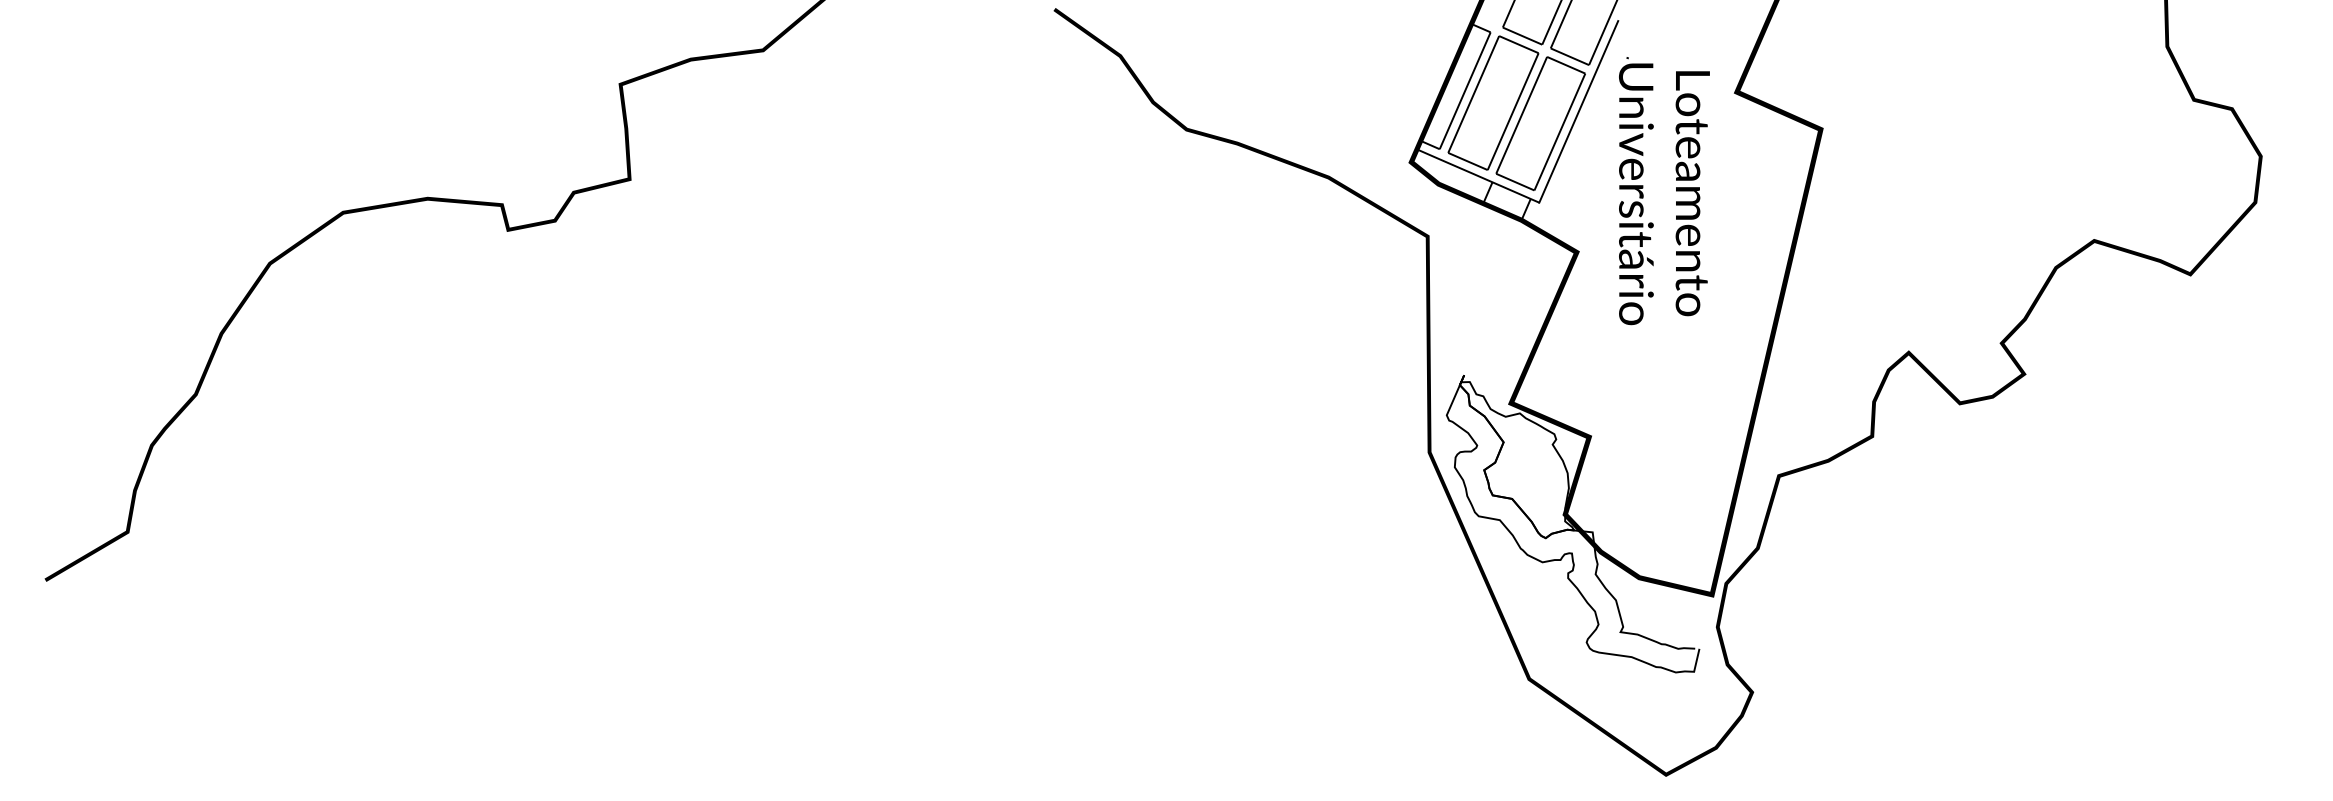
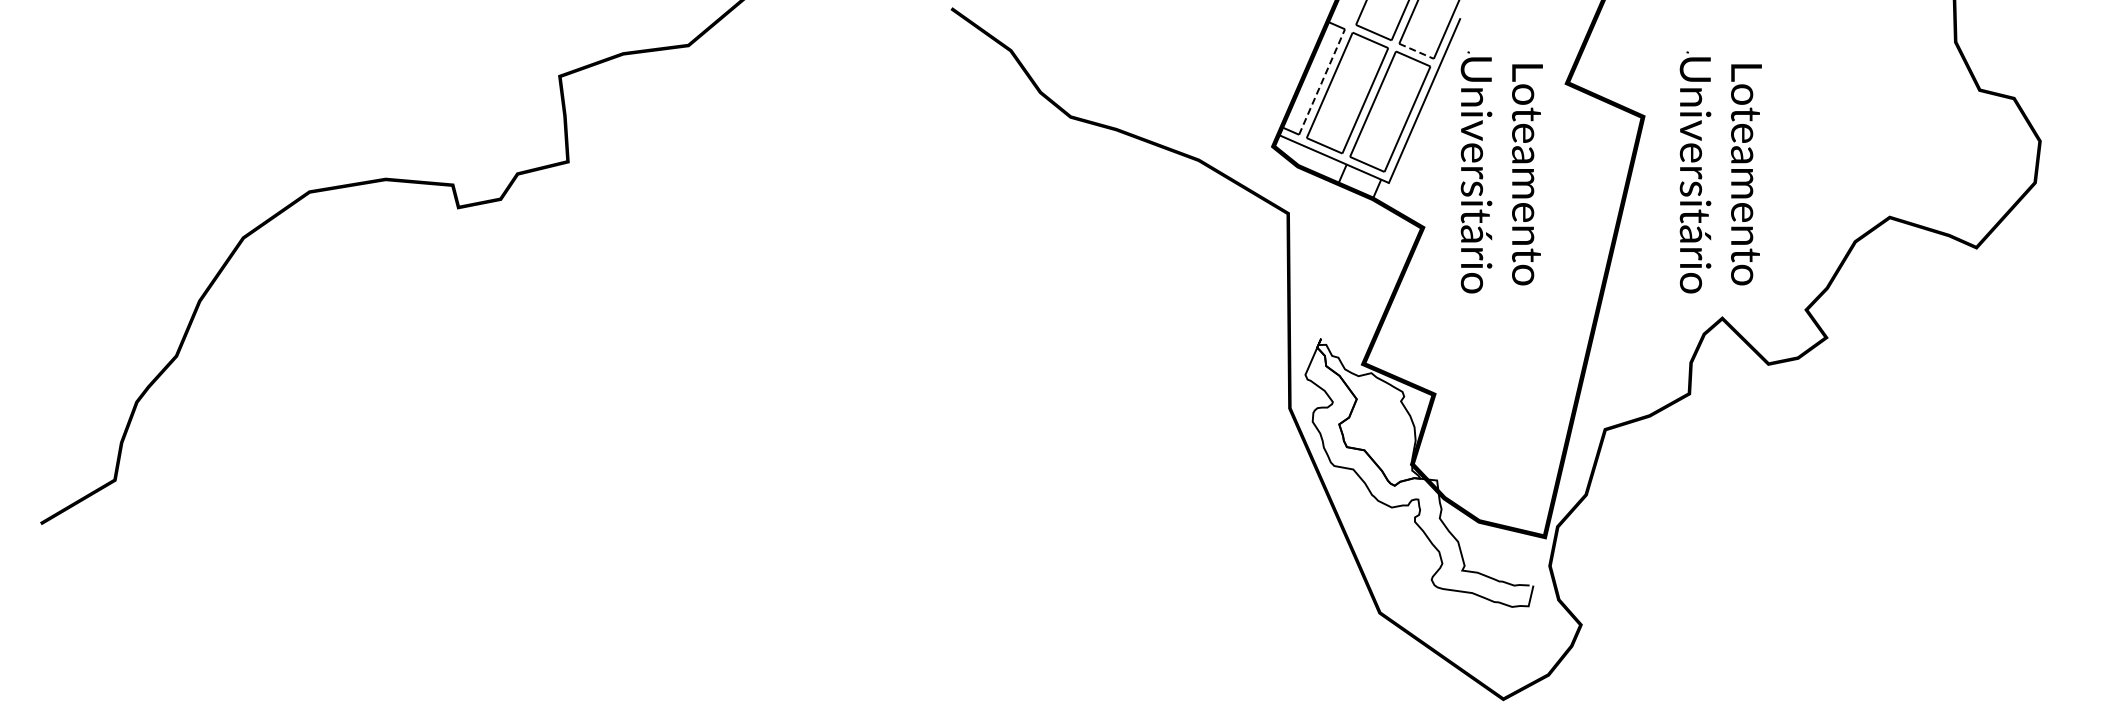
line: (1569, 56) -> (1416, 51), solid -> dashed
line: (1465, 91) -> (1322, 82), solid -> dashed
part: (1918, 191) -> (1731, 172), added

